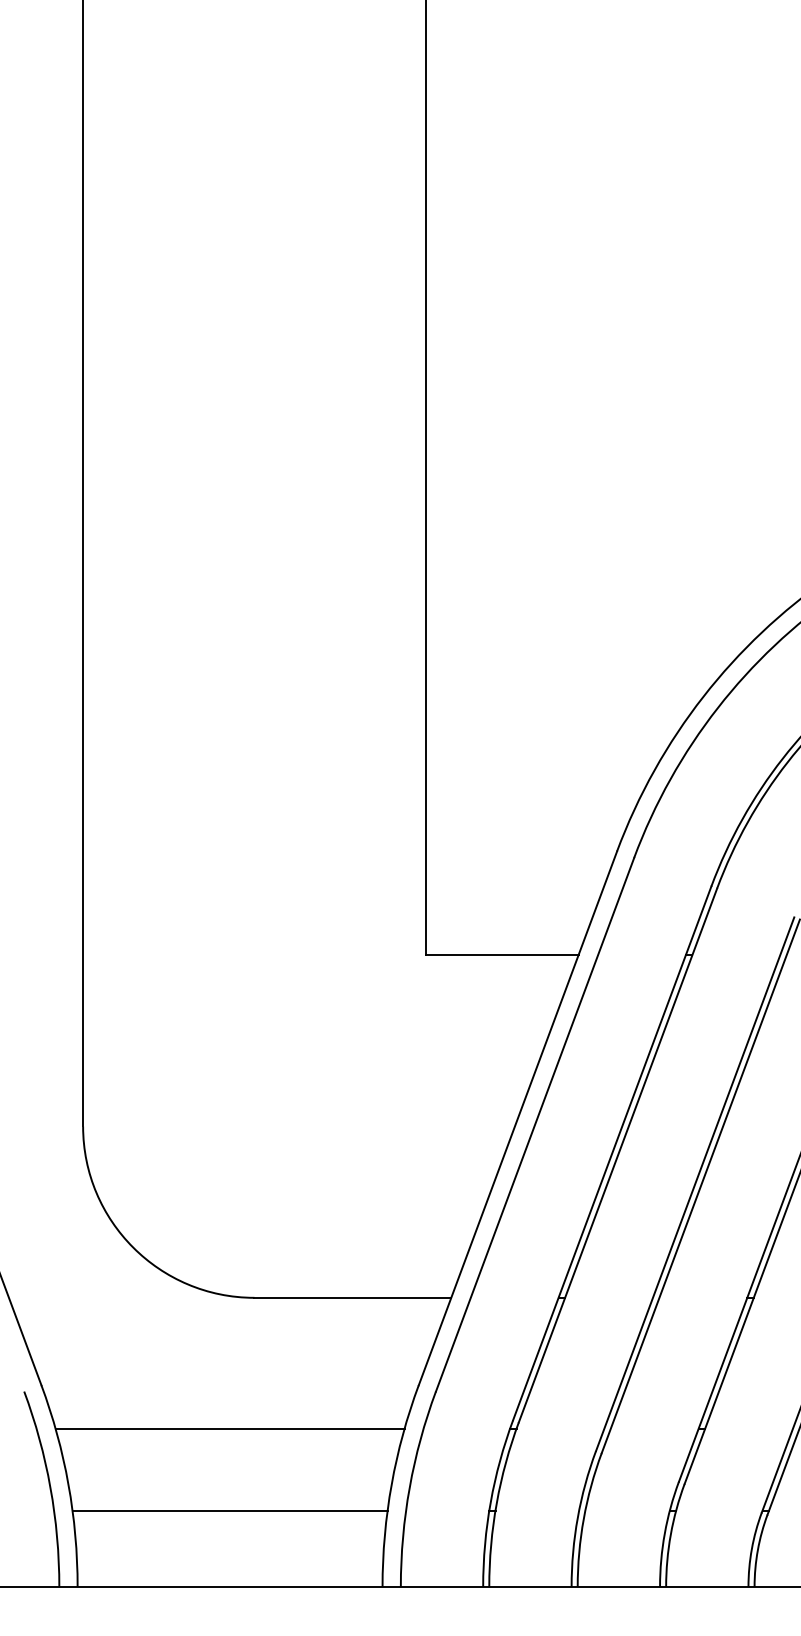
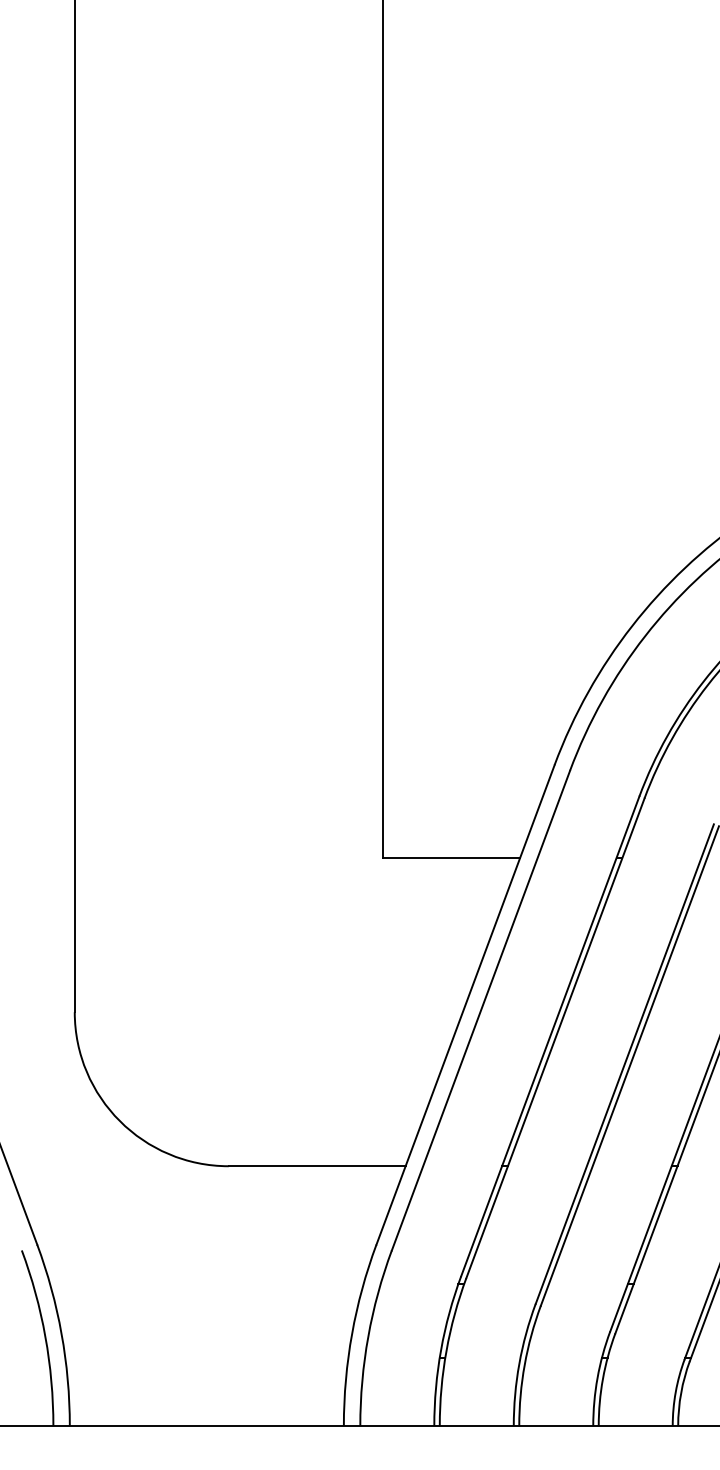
line: (229, 1428) -> (206, 1283), removed
line: (229, 1510) -> (206, 1357), removed

